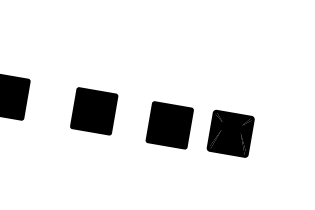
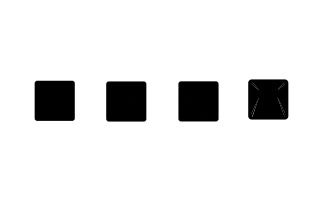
part: (94, 111) -> (126, 101), moved
part: (169, 125) -> (198, 101), moved

